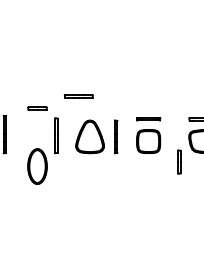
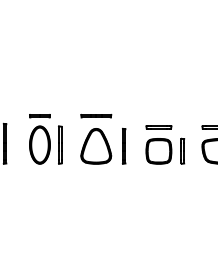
line: (79, 96) -> (96, 116), moved
part: (179, 161) -> (182, 150), moved
part: (37, 166) -> (39, 144), moved

